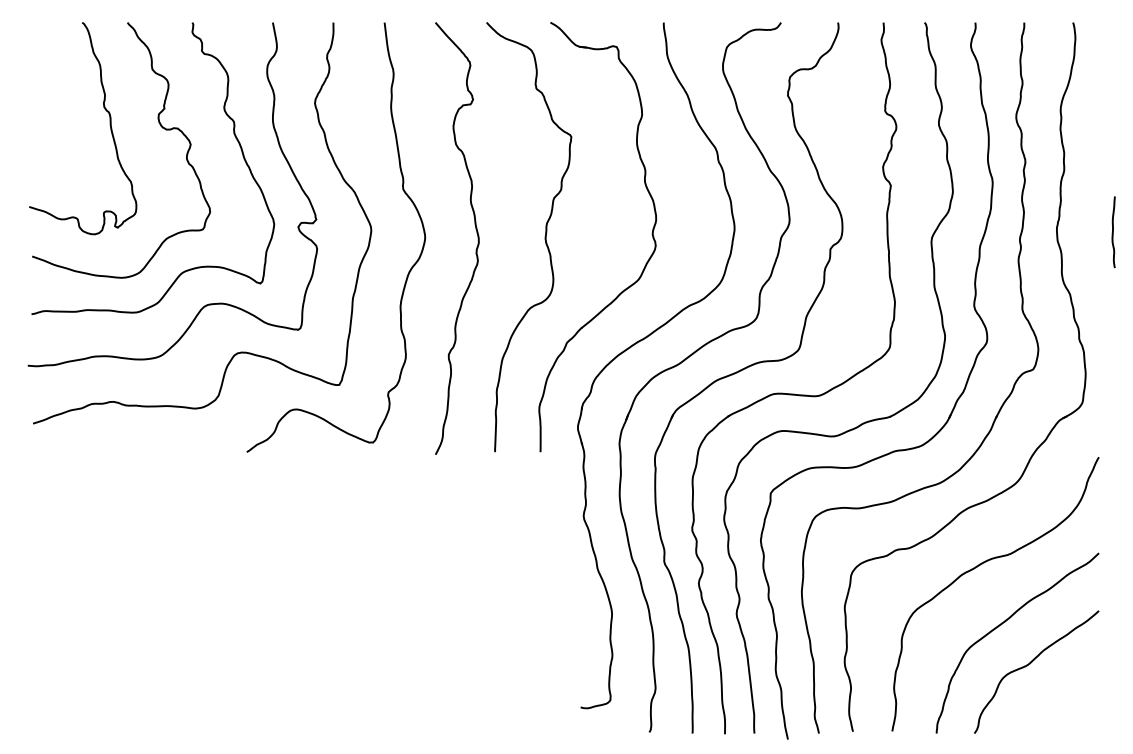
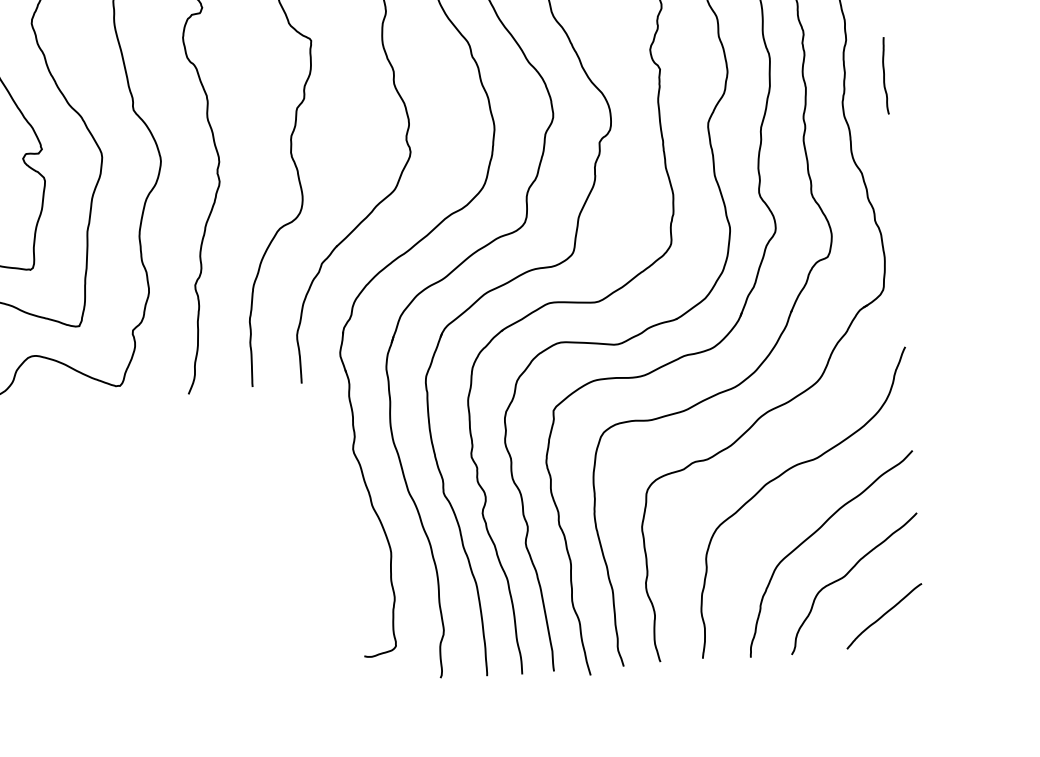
curve: (1113, 232) -> (884, 76), moved
curve: (1062, 703) -> (884, 615), added

